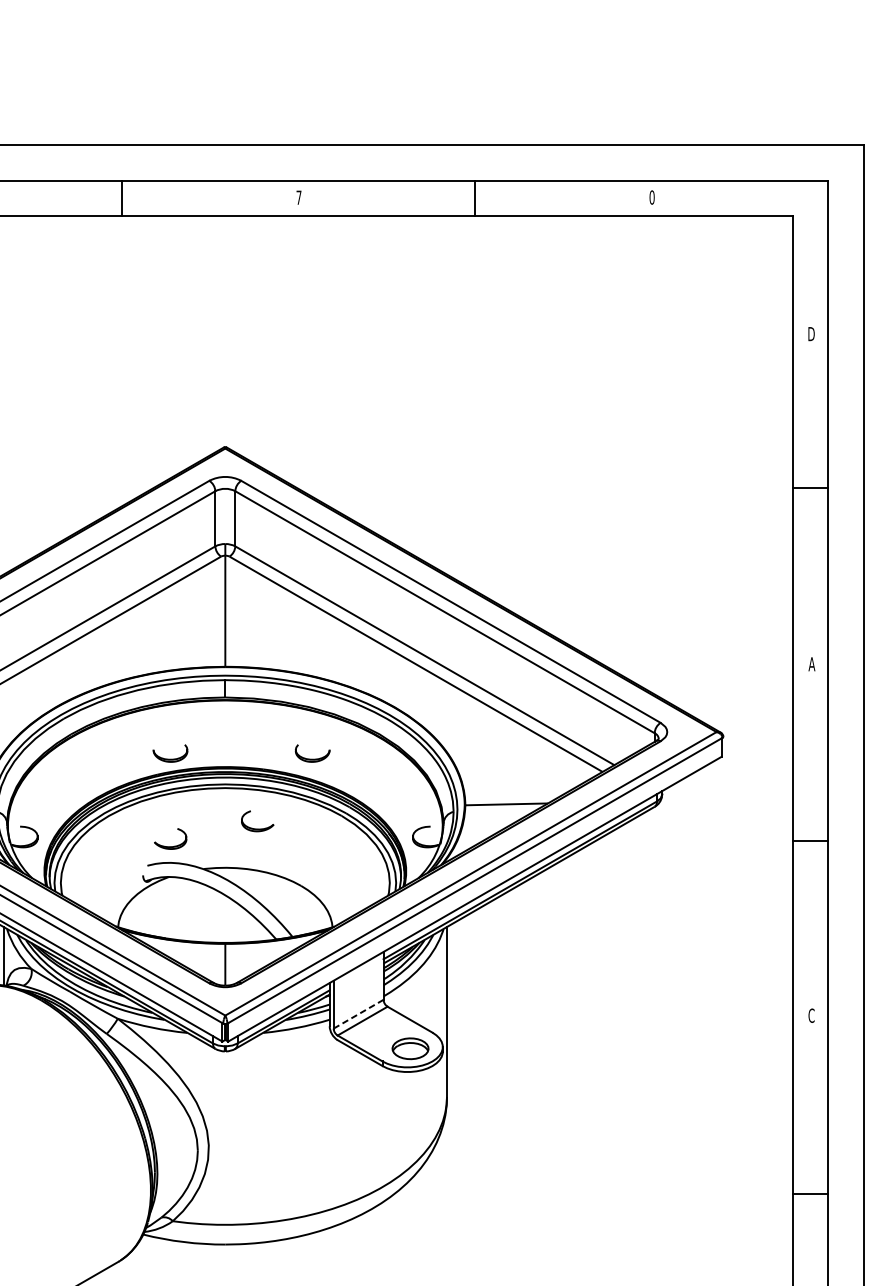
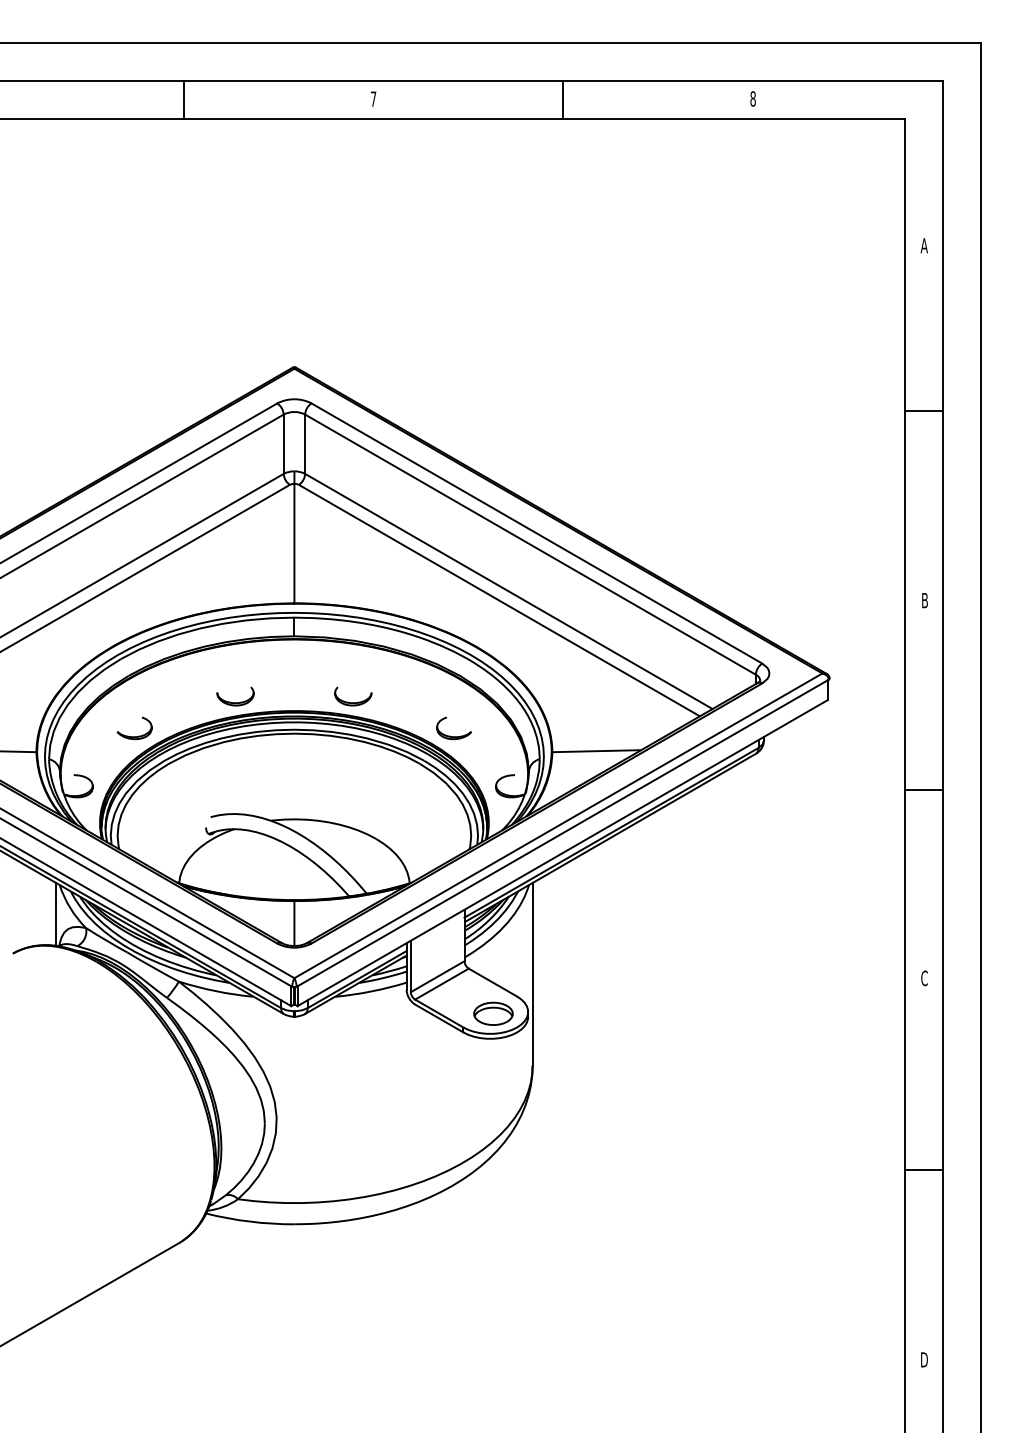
text: (651, 197) -> (752, 98), 0 -> 8
text: (810, 333) -> (923, 245), D -> A
text: (811, 664) -> (924, 600), A -> B
part: (312, 753) -> (353, 696), moved
part: (254, 827) -> (450, 735), moved
part: (170, 846) -> (134, 736), moved
line: (358, 1014) -> (437, 976), dashed -> solid

